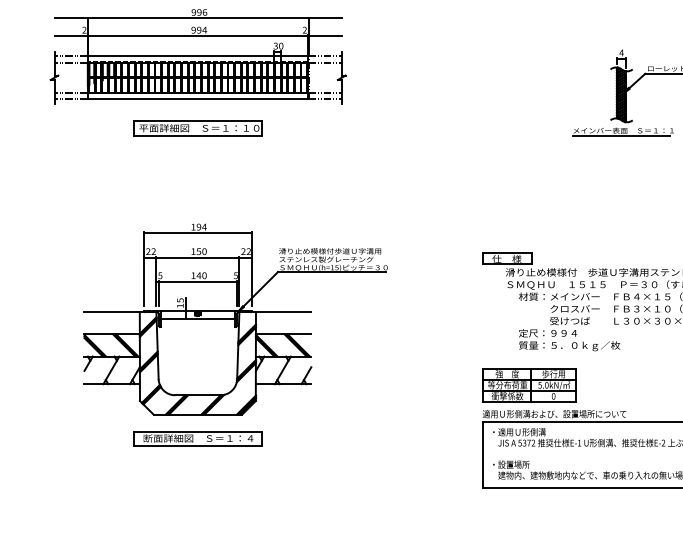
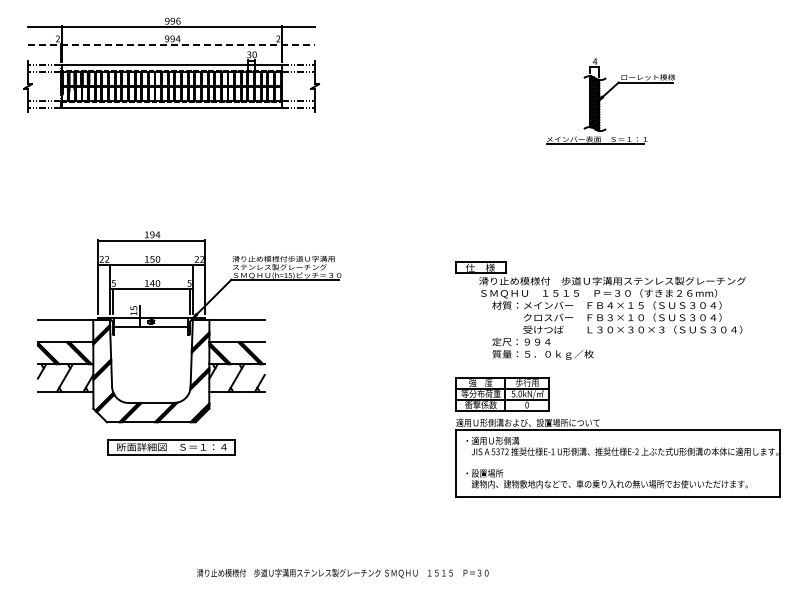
line: (198, 35) -> (171, 44), solid -> dashed
part: (198, 127) -> (171, 136), removed
part: (235, 319) -> (188, 327), moved

